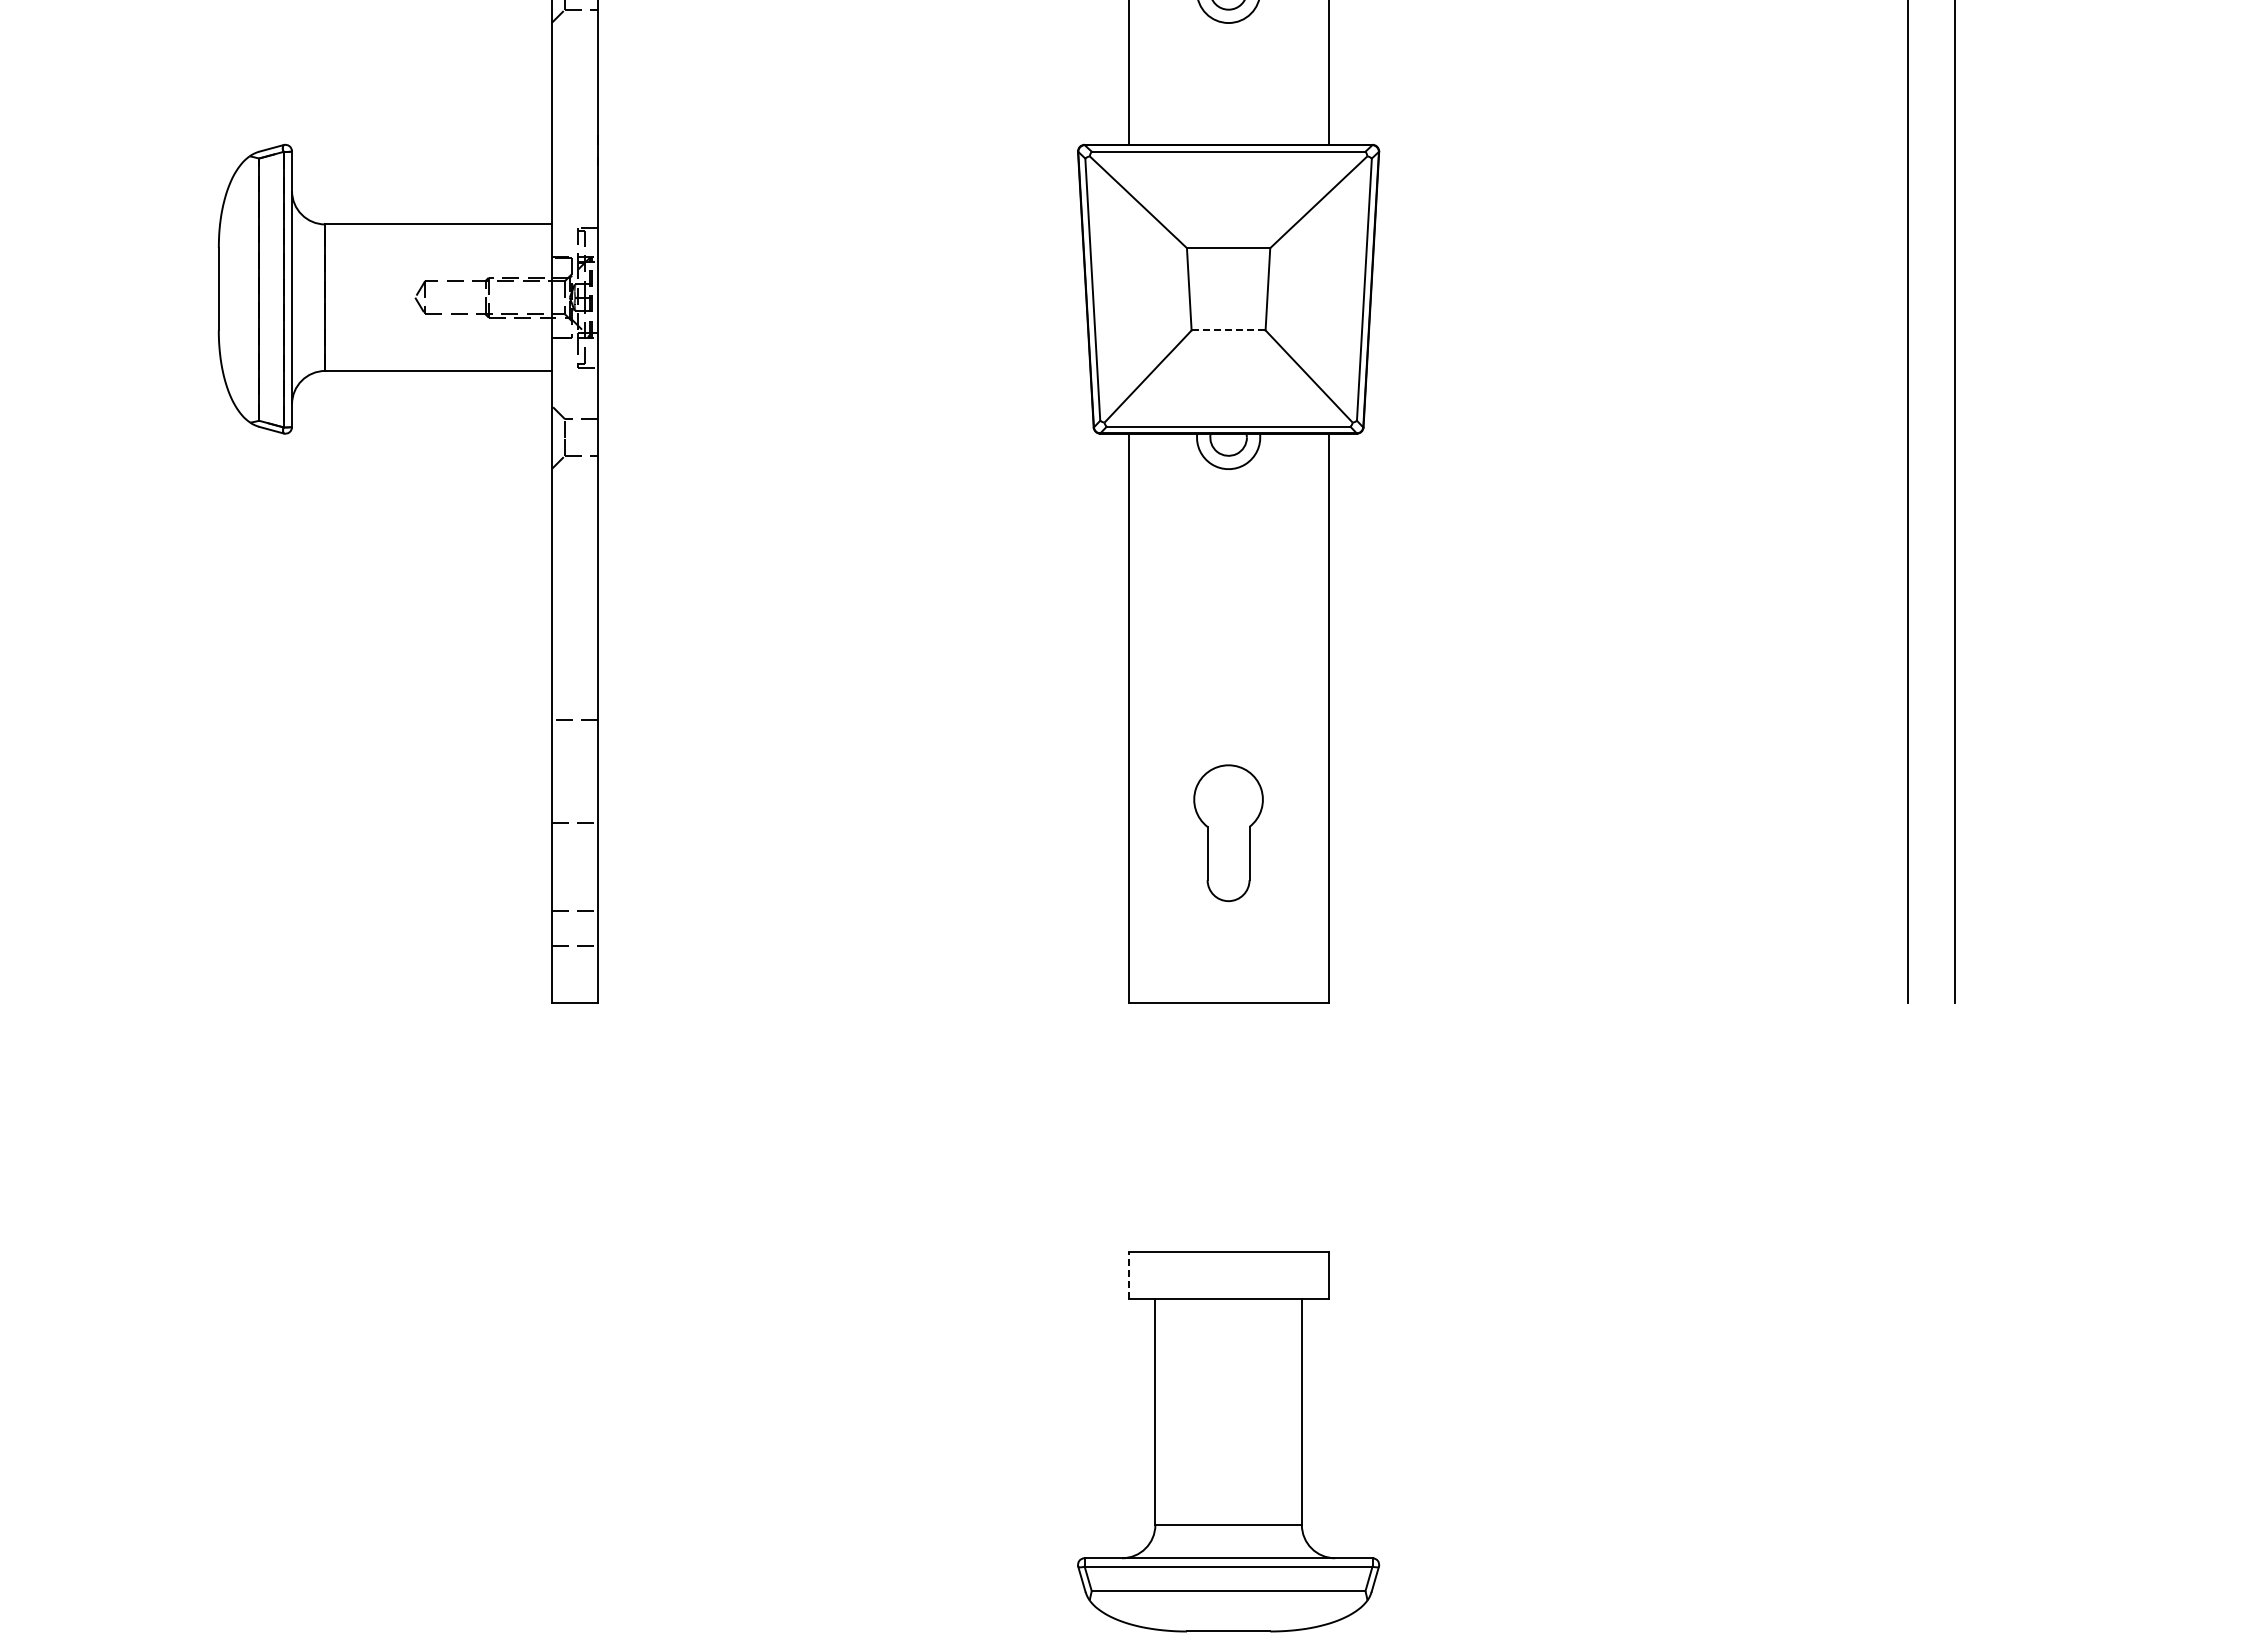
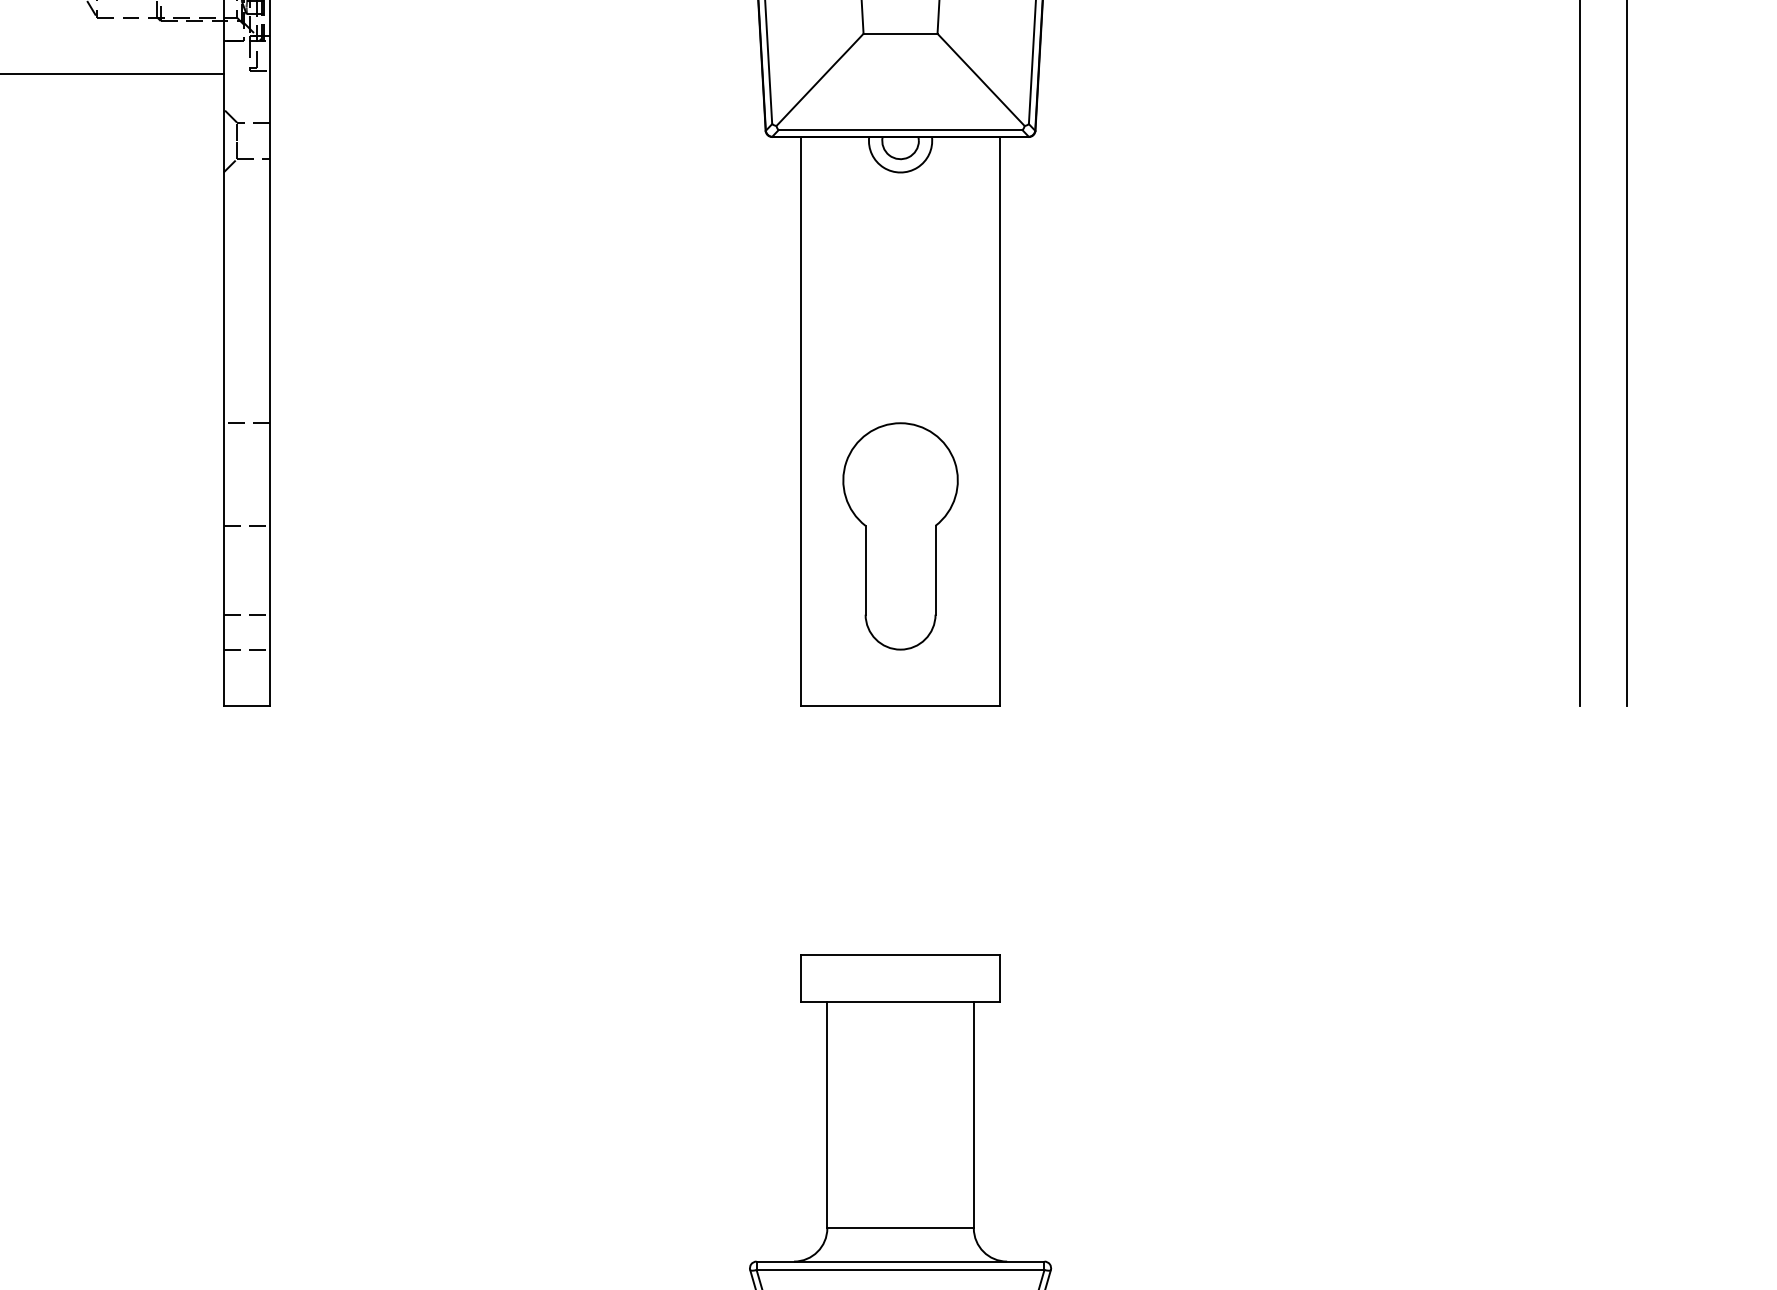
line: (1228, 330) -> (900, 33), dashed -> solid
part: (1228, 833) -> (900, 536), size x1.67
line: (1128, 1274) -> (800, 977), dashed -> solid

